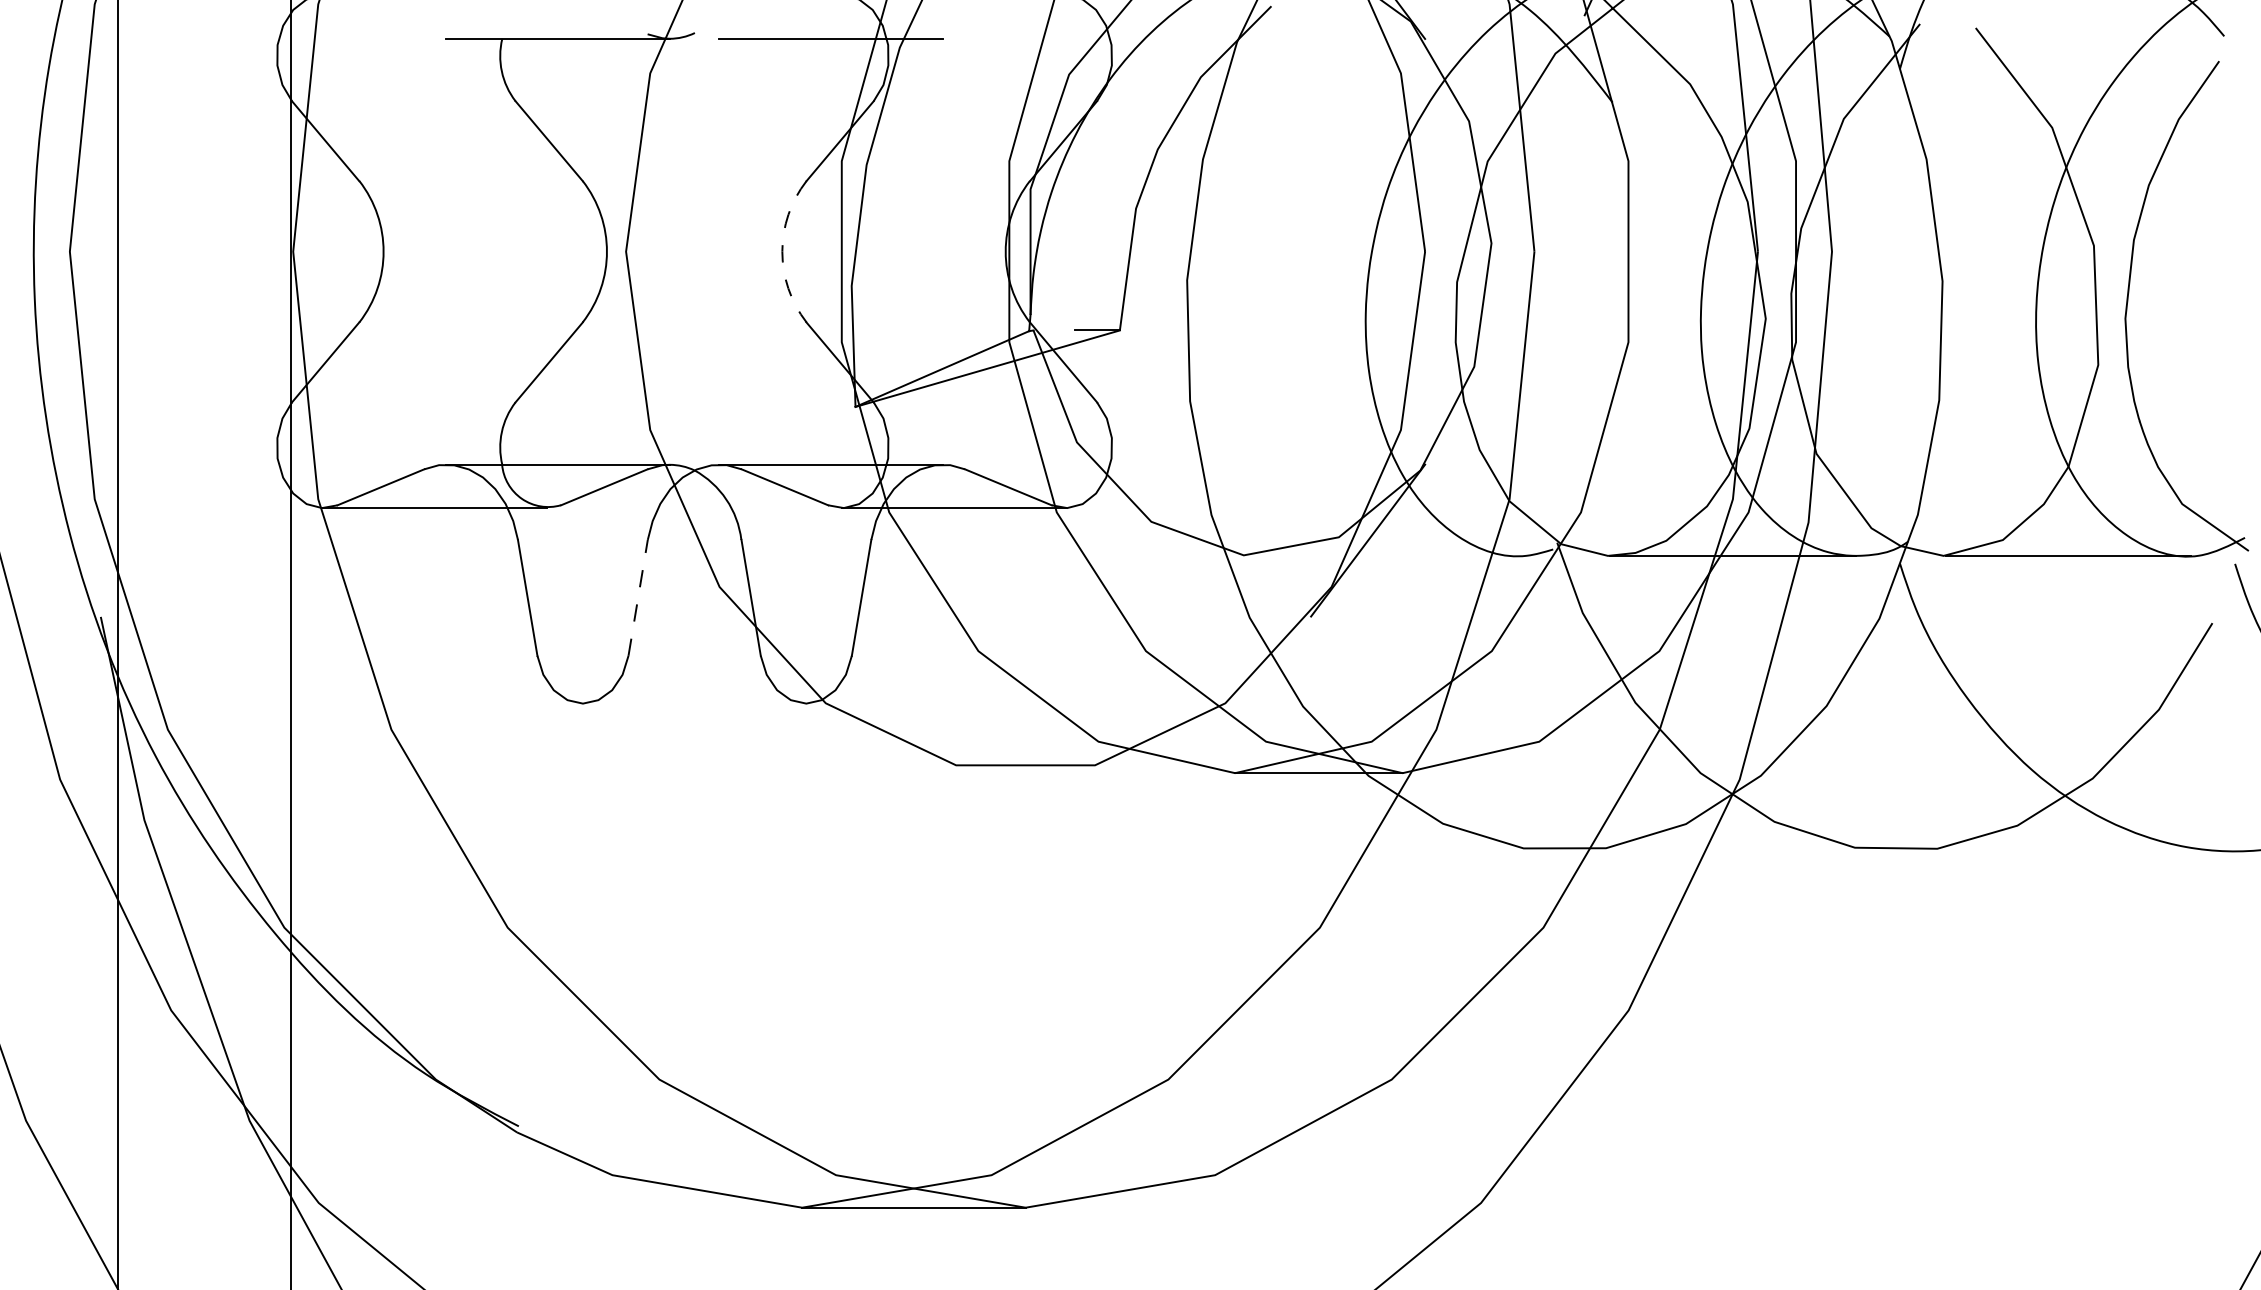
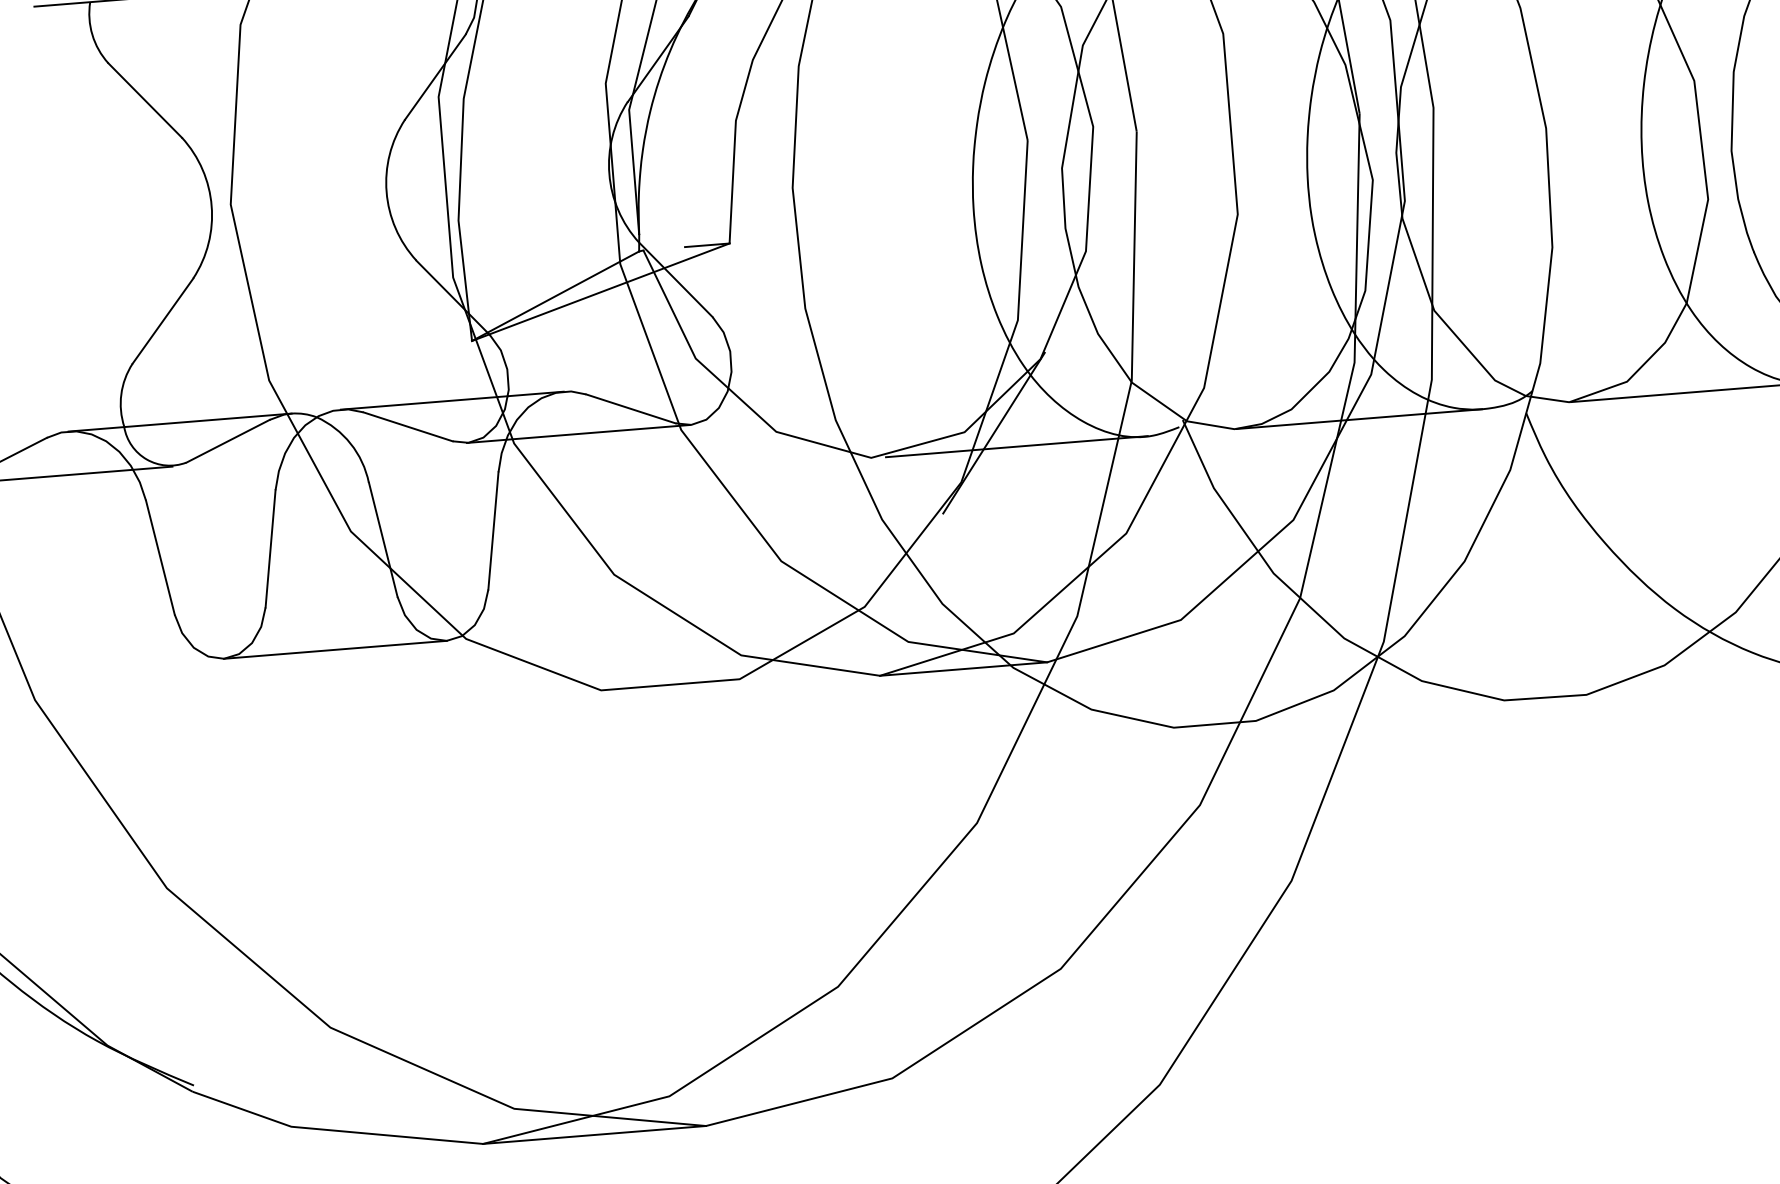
arc: (782, 251) -> (386, 191), dashed -> solid
line: (1389, 555) -> (1016, 446), added
line: (638, 597) -> (270, 548), dashed -> solid
line: (694, 703) -> (335, 649), added

